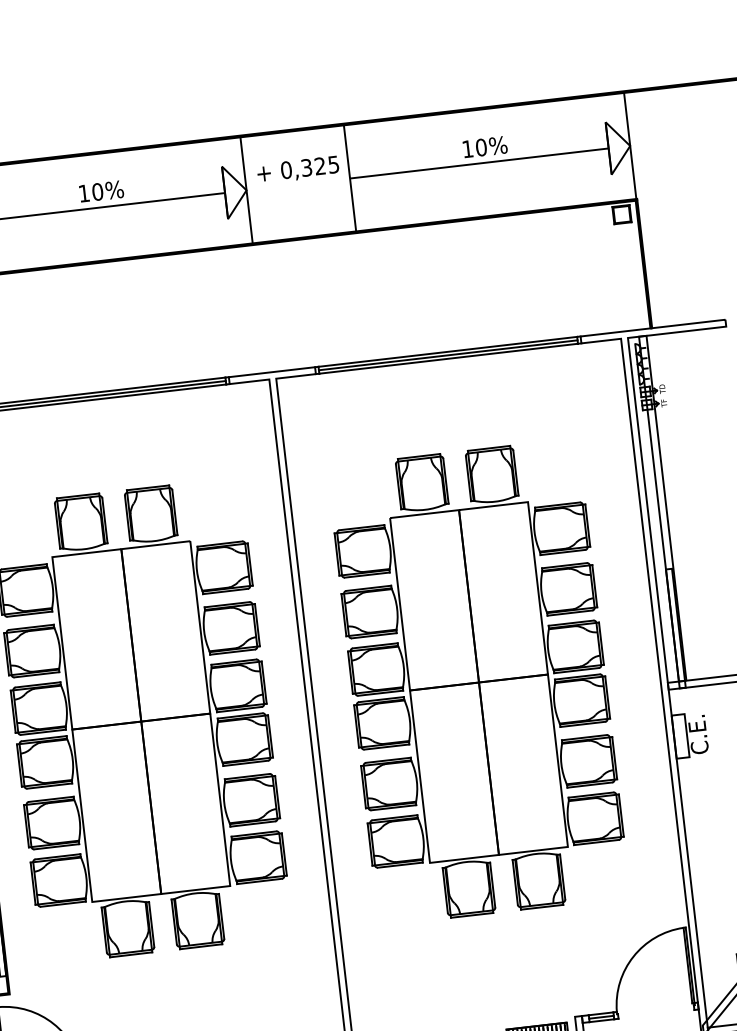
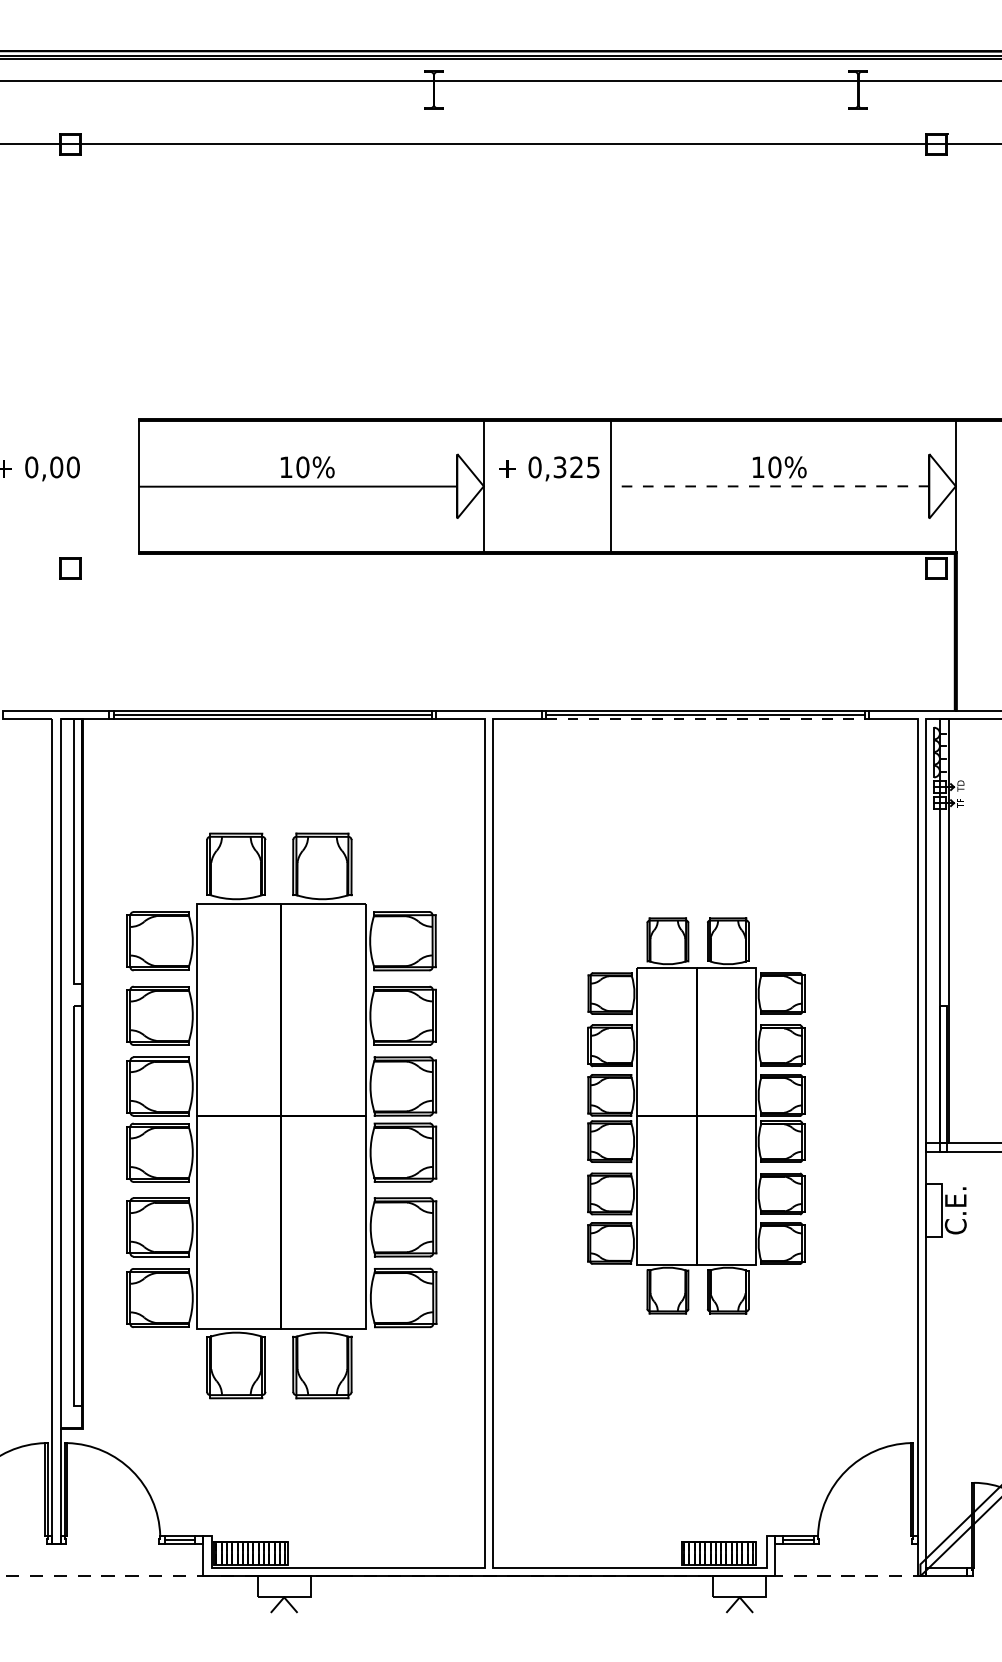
line: (478, 163) -> (769, 486), solid -> dashed
line: (449, 358) -> (706, 719), solid -> dashed
part: (477, 681) -> (695, 1115), size x0.7

